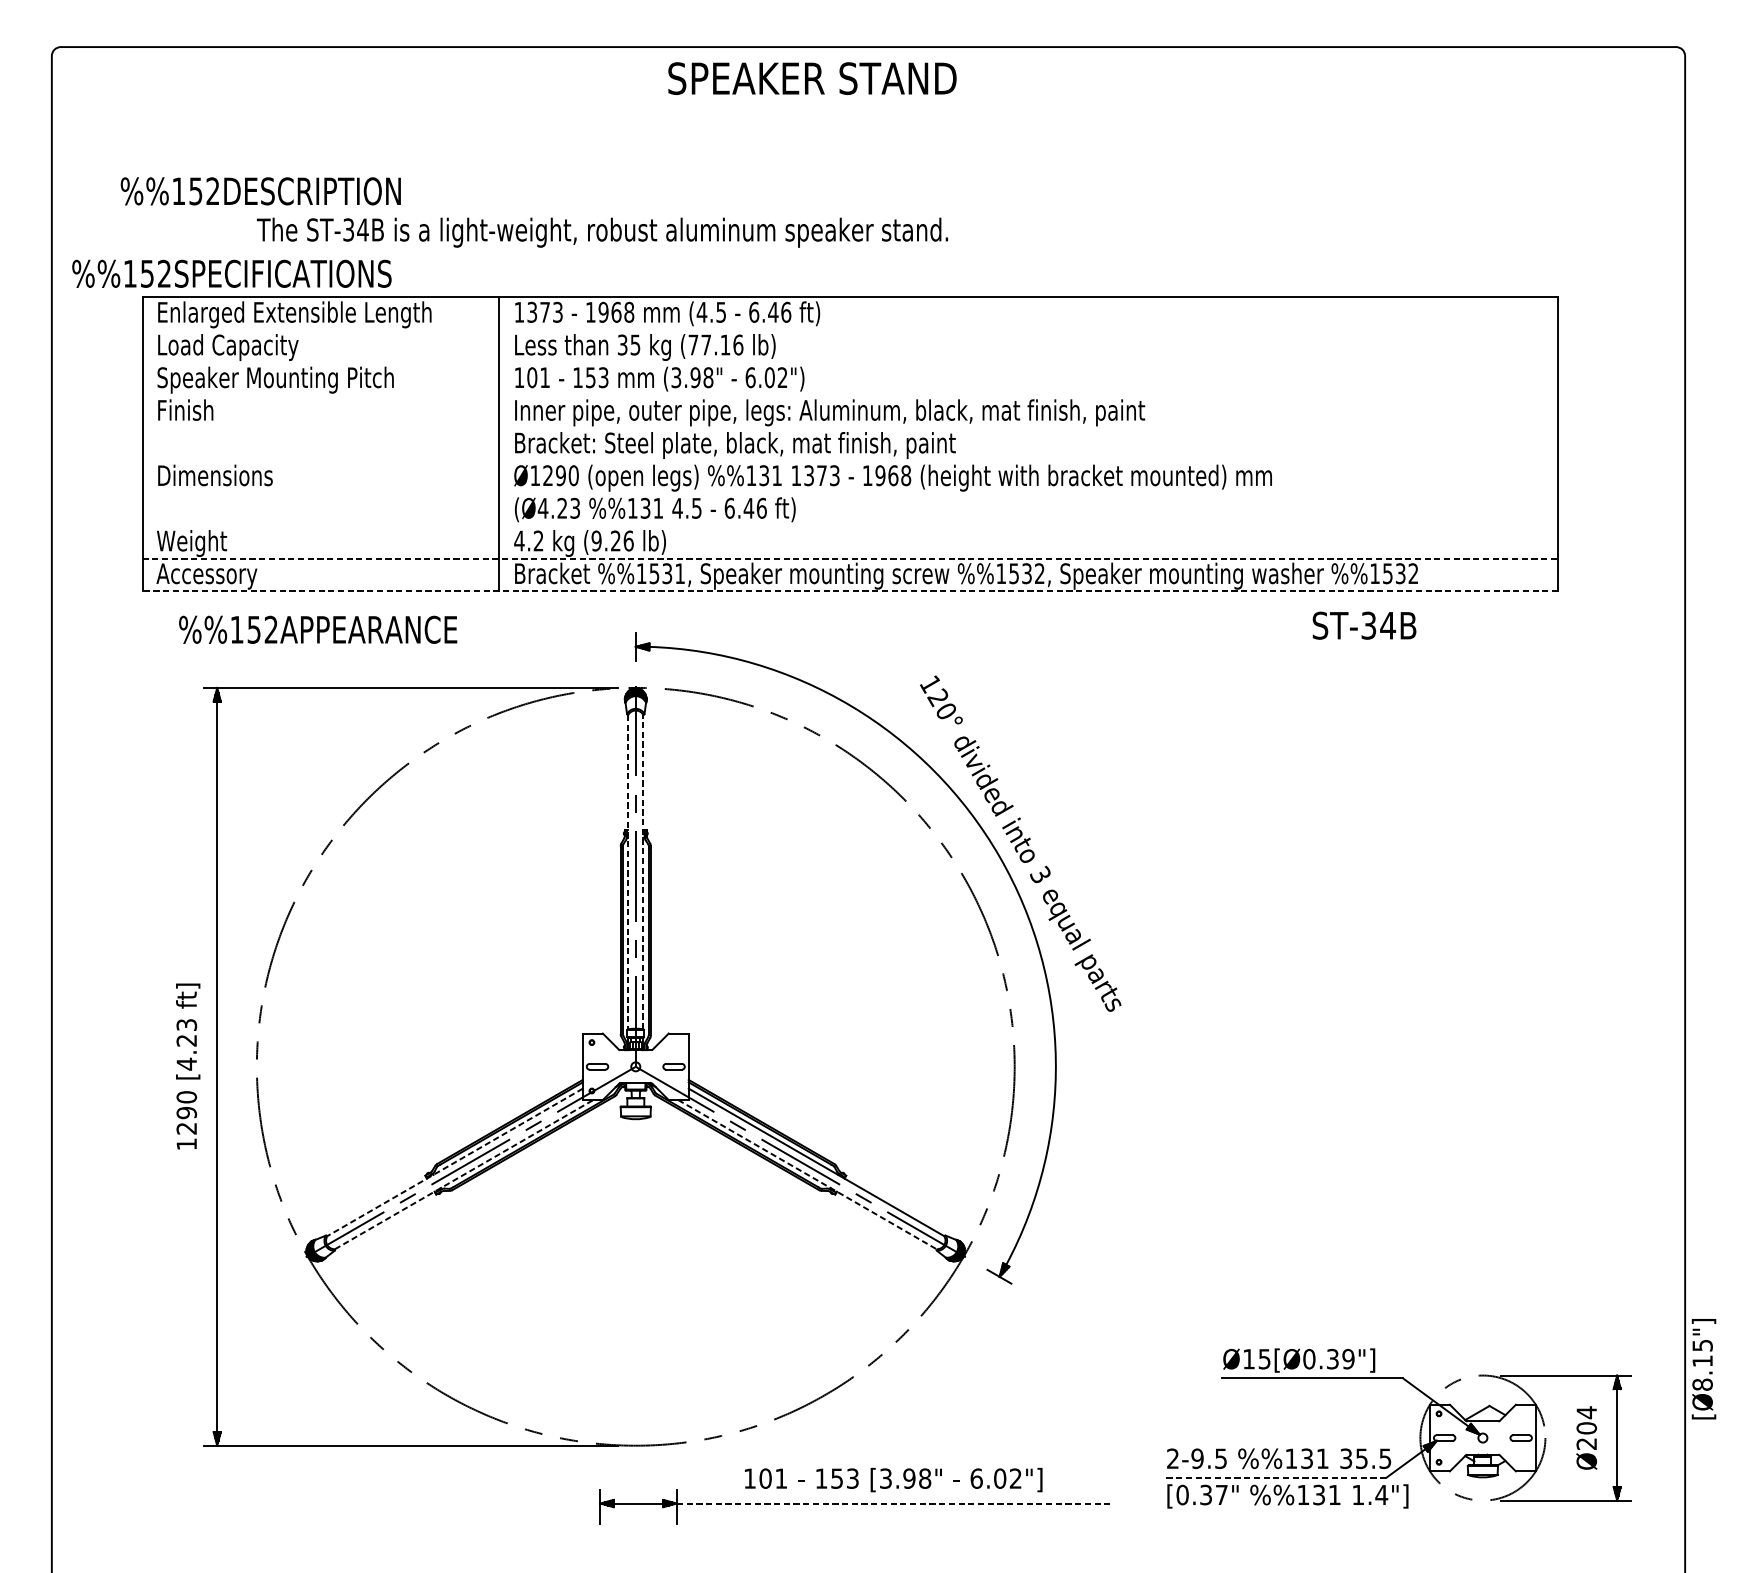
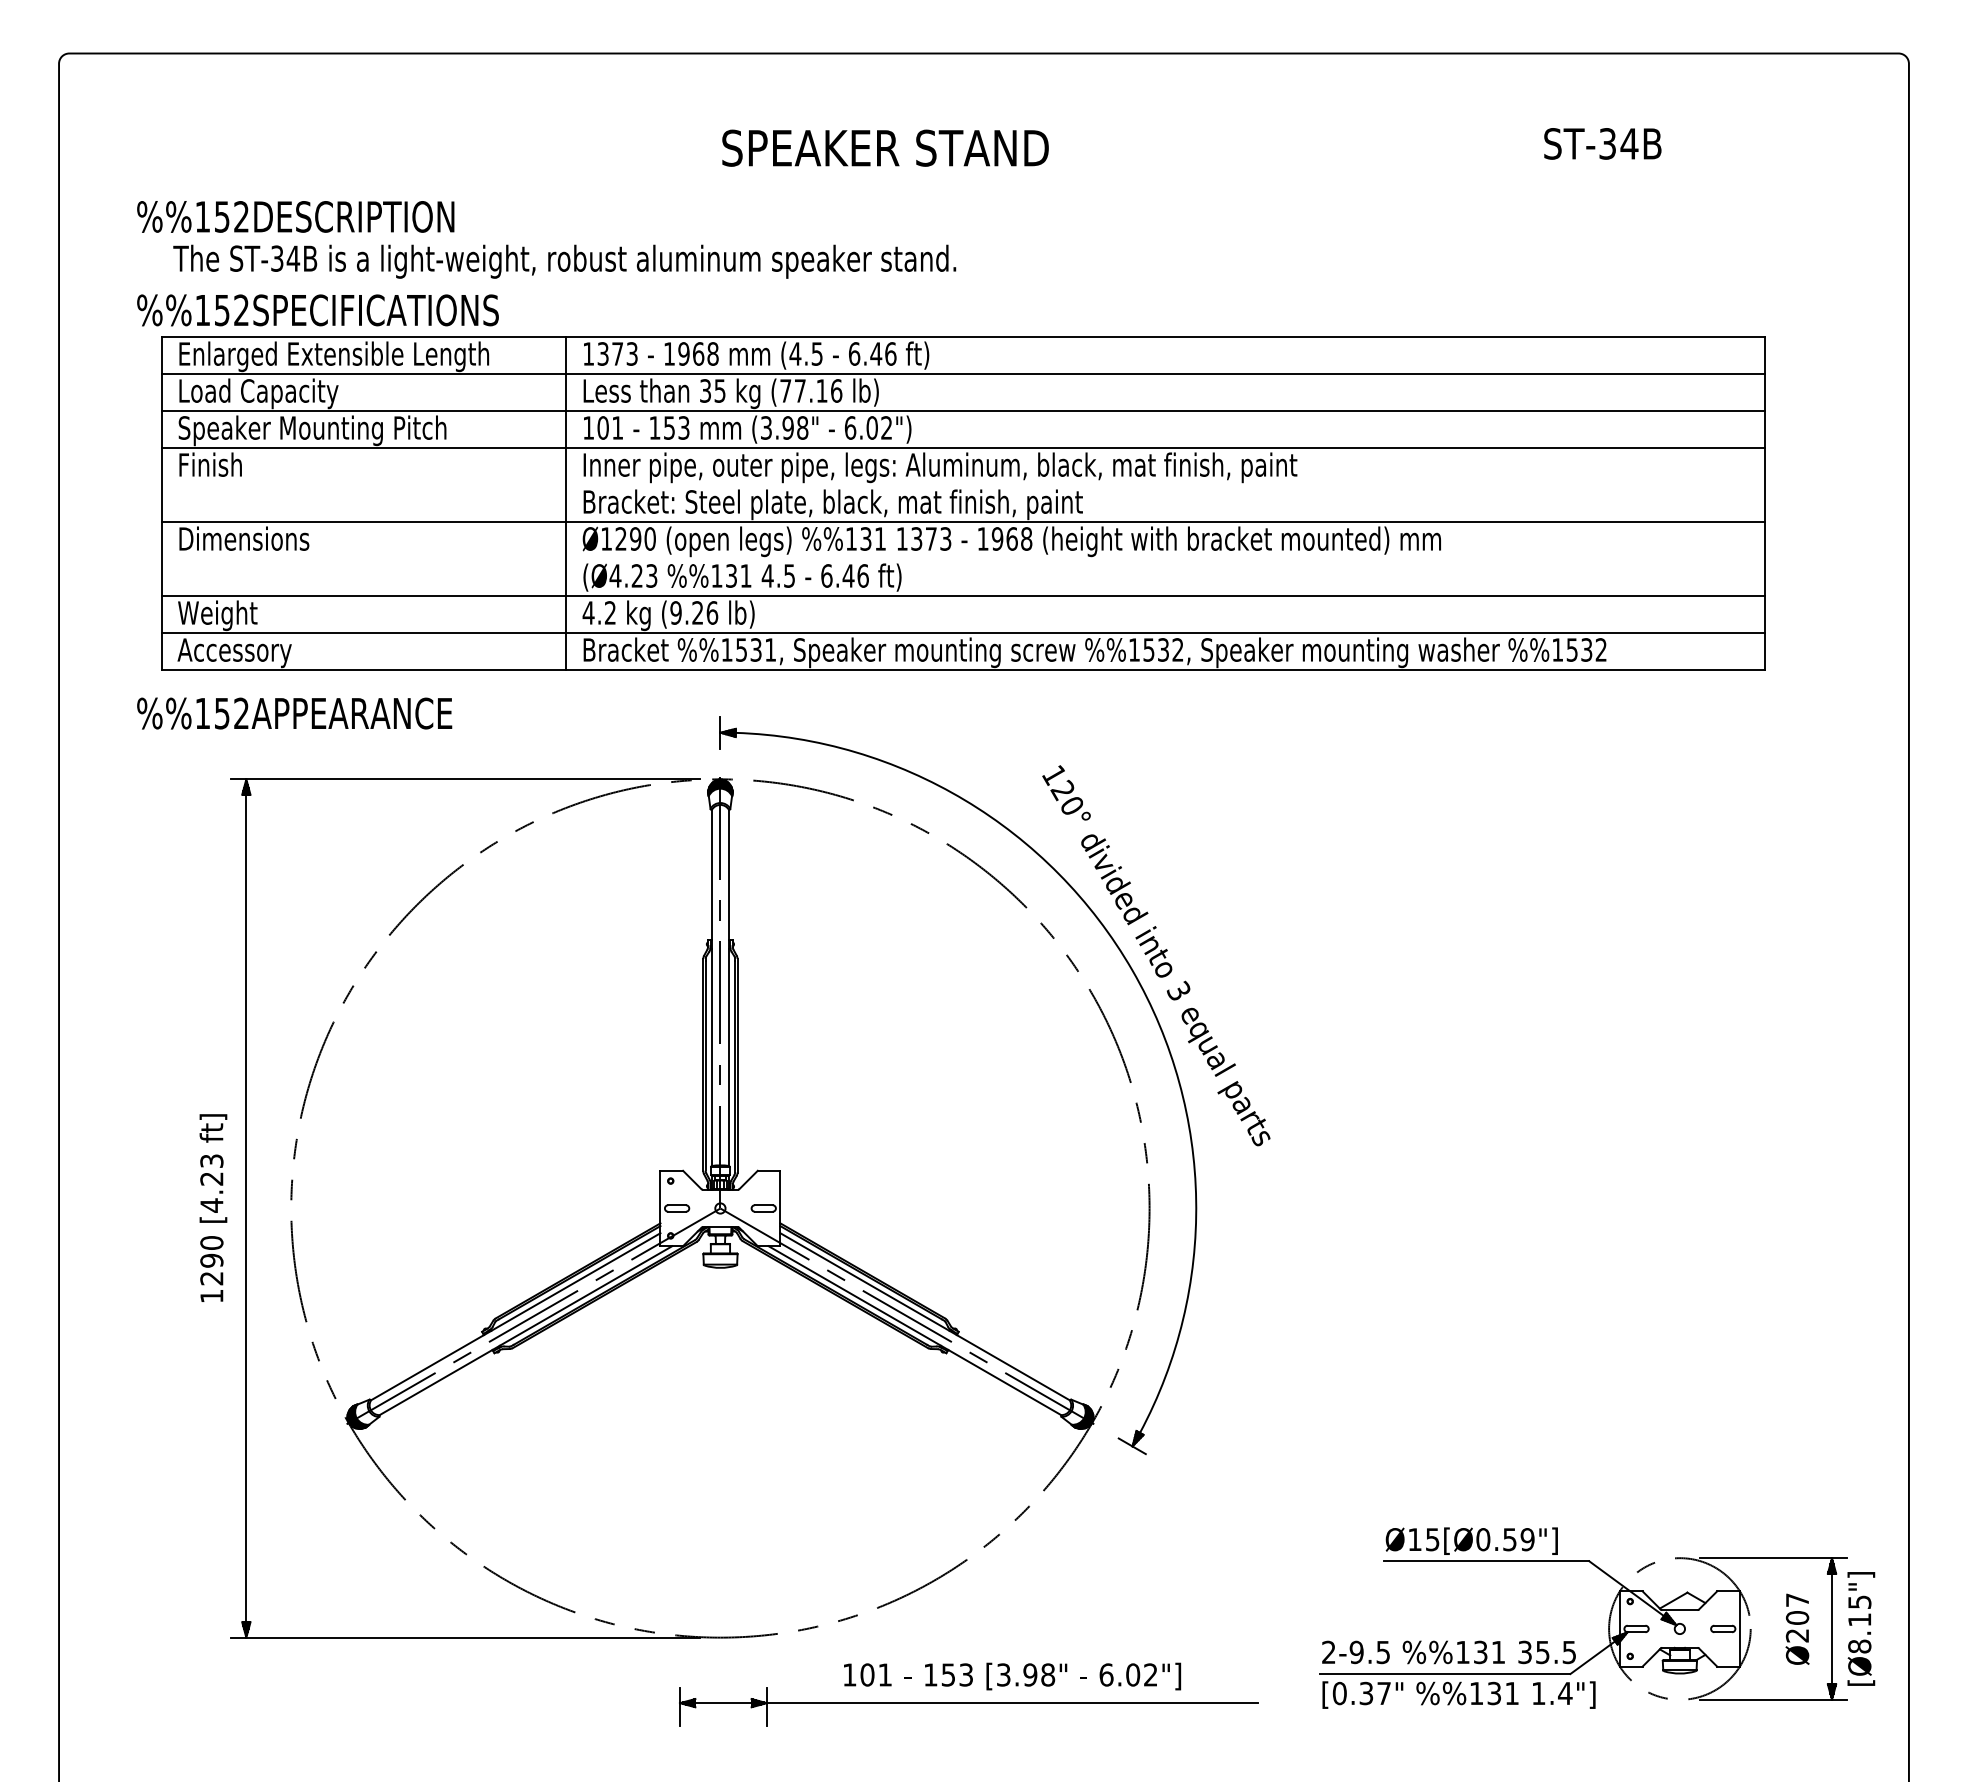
text: (812, 77) -> (885, 147), moved
text: (602, 232) -> (564, 261), moved
text: (231, 273) -> (317, 310), moved
line: (850, 329) -> (963, 373), added
line: (850, 362) -> (963, 410), added
line: (850, 394) -> (963, 447), added
line: (850, 460) -> (963, 521), added
line: (850, 525) -> (963, 595), added
line: (850, 558) -> (963, 632), dashed -> solid
line: (850, 590) -> (963, 669), dashed -> solid
text: (1364, 625) -> (1602, 143), moved
text: (318, 629) -> (294, 713), moved
line: (627, 872) -> (711, 988), dashed -> solid
line: (643, 872) -> (729, 988), dashed -> solid
line: (454, 1163) -> (515, 1317), dashed -> solid
line: (463, 1174) -> (525, 1330), dashed -> solid
line: (807, 1174) -> (914, 1330), dashed -> solid
text: (1332, 1359) -> (1509, 1539), Ø15[Ø0.39"] -> Ø15[Ø0.59"]
text: (1704, 1368) -> (1861, 1628), moved
text: (1586, 1412) -> (1797, 1600), Ø204 -> Ø207
line: (1275, 1478) -> (1444, 1674), dashed -> solid
line: (893, 1503) -> (1012, 1703), dashed -> solid

